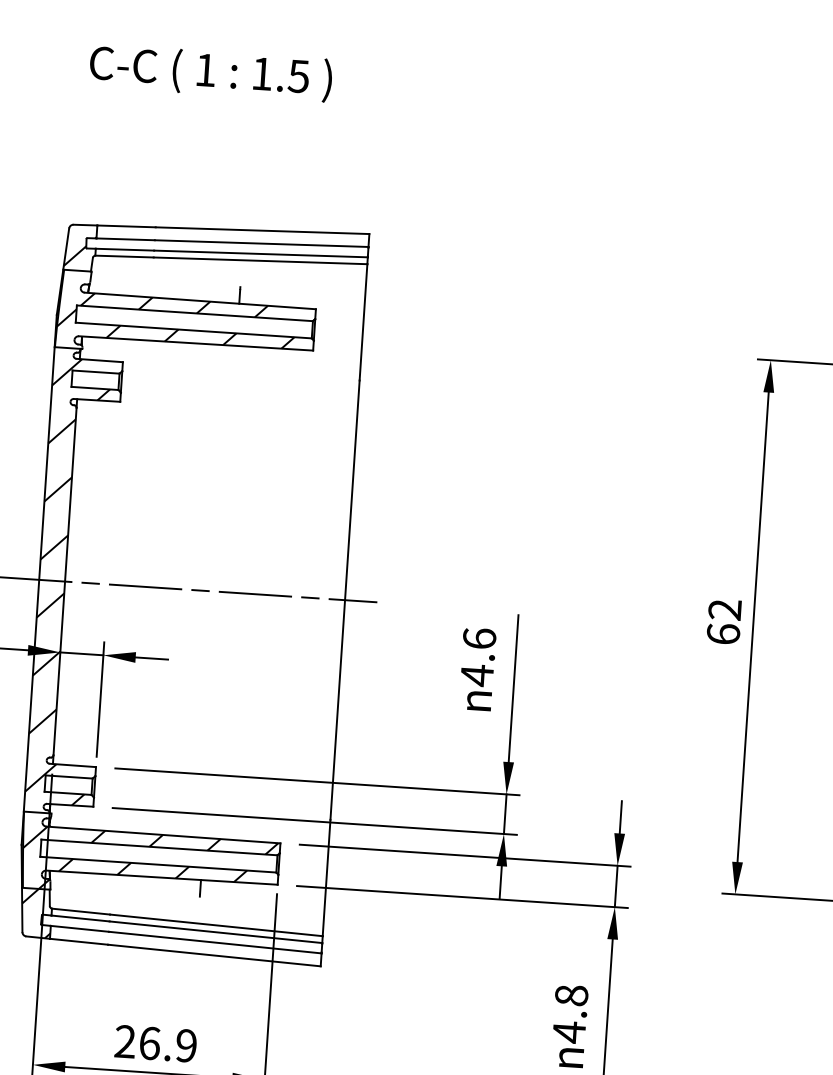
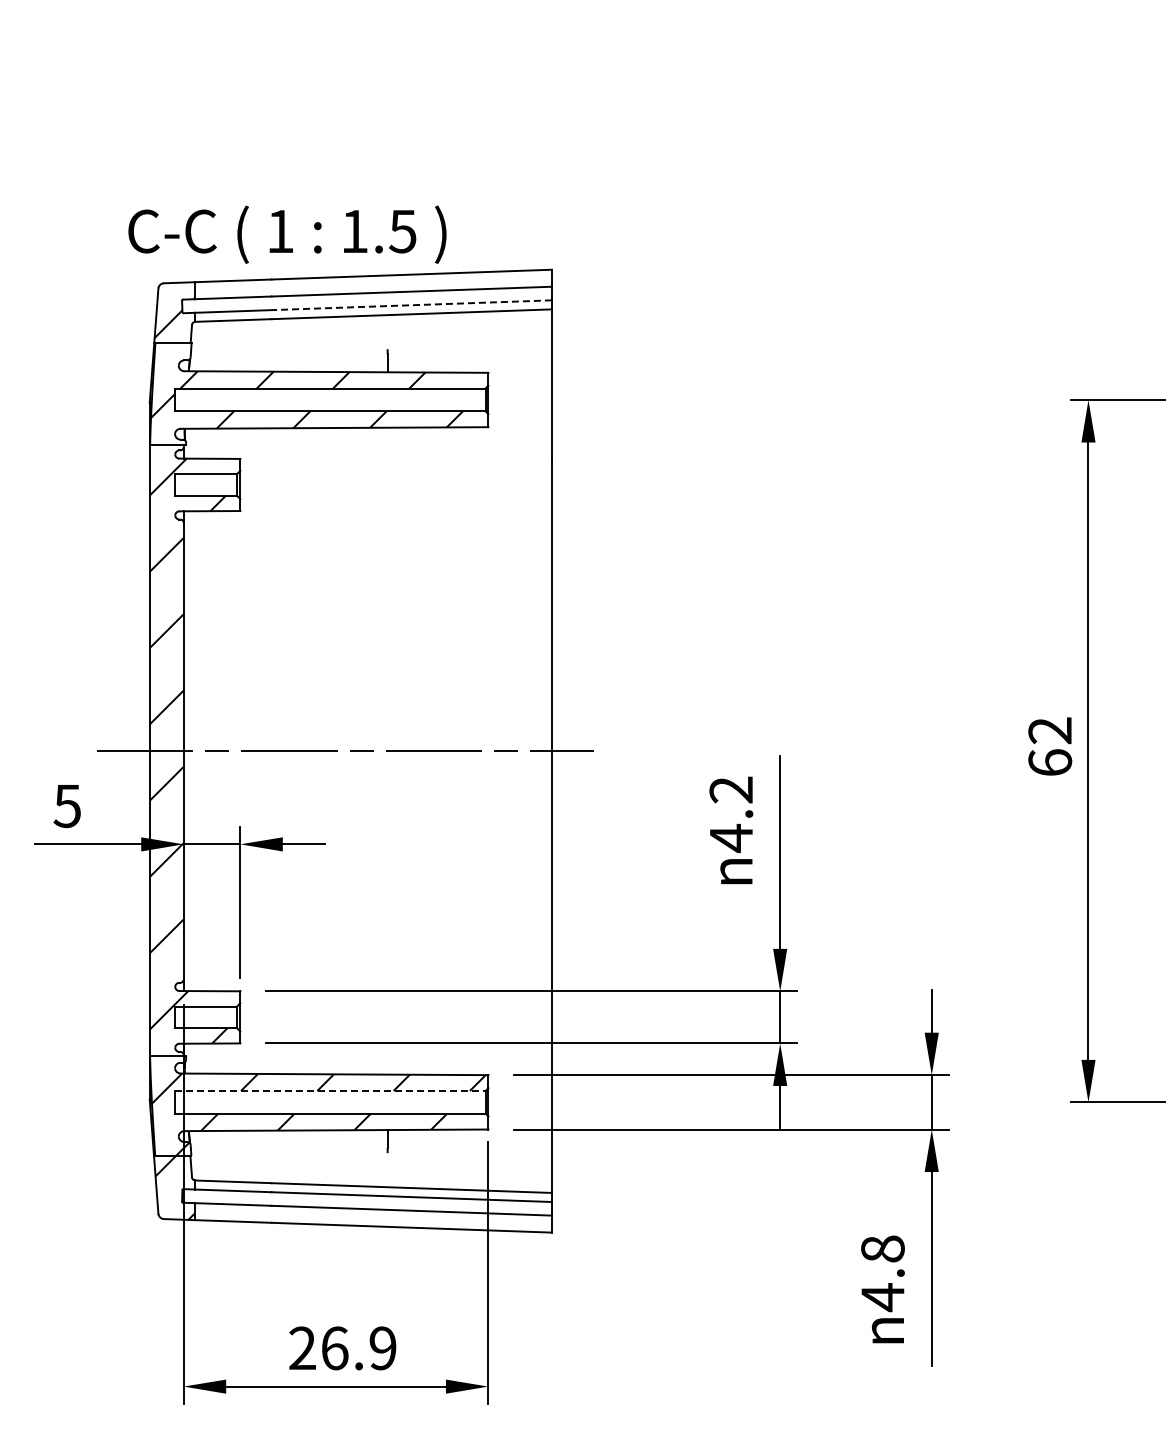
text: (210, 72) -> (287, 234), moved
line: (260, 254) -> (411, 305), solid -> dashed
text: (479, 638) -> (731, 789), 4.6 -> 4.2
line: (159, 847) -> (330, 1091), solid -> dashed

